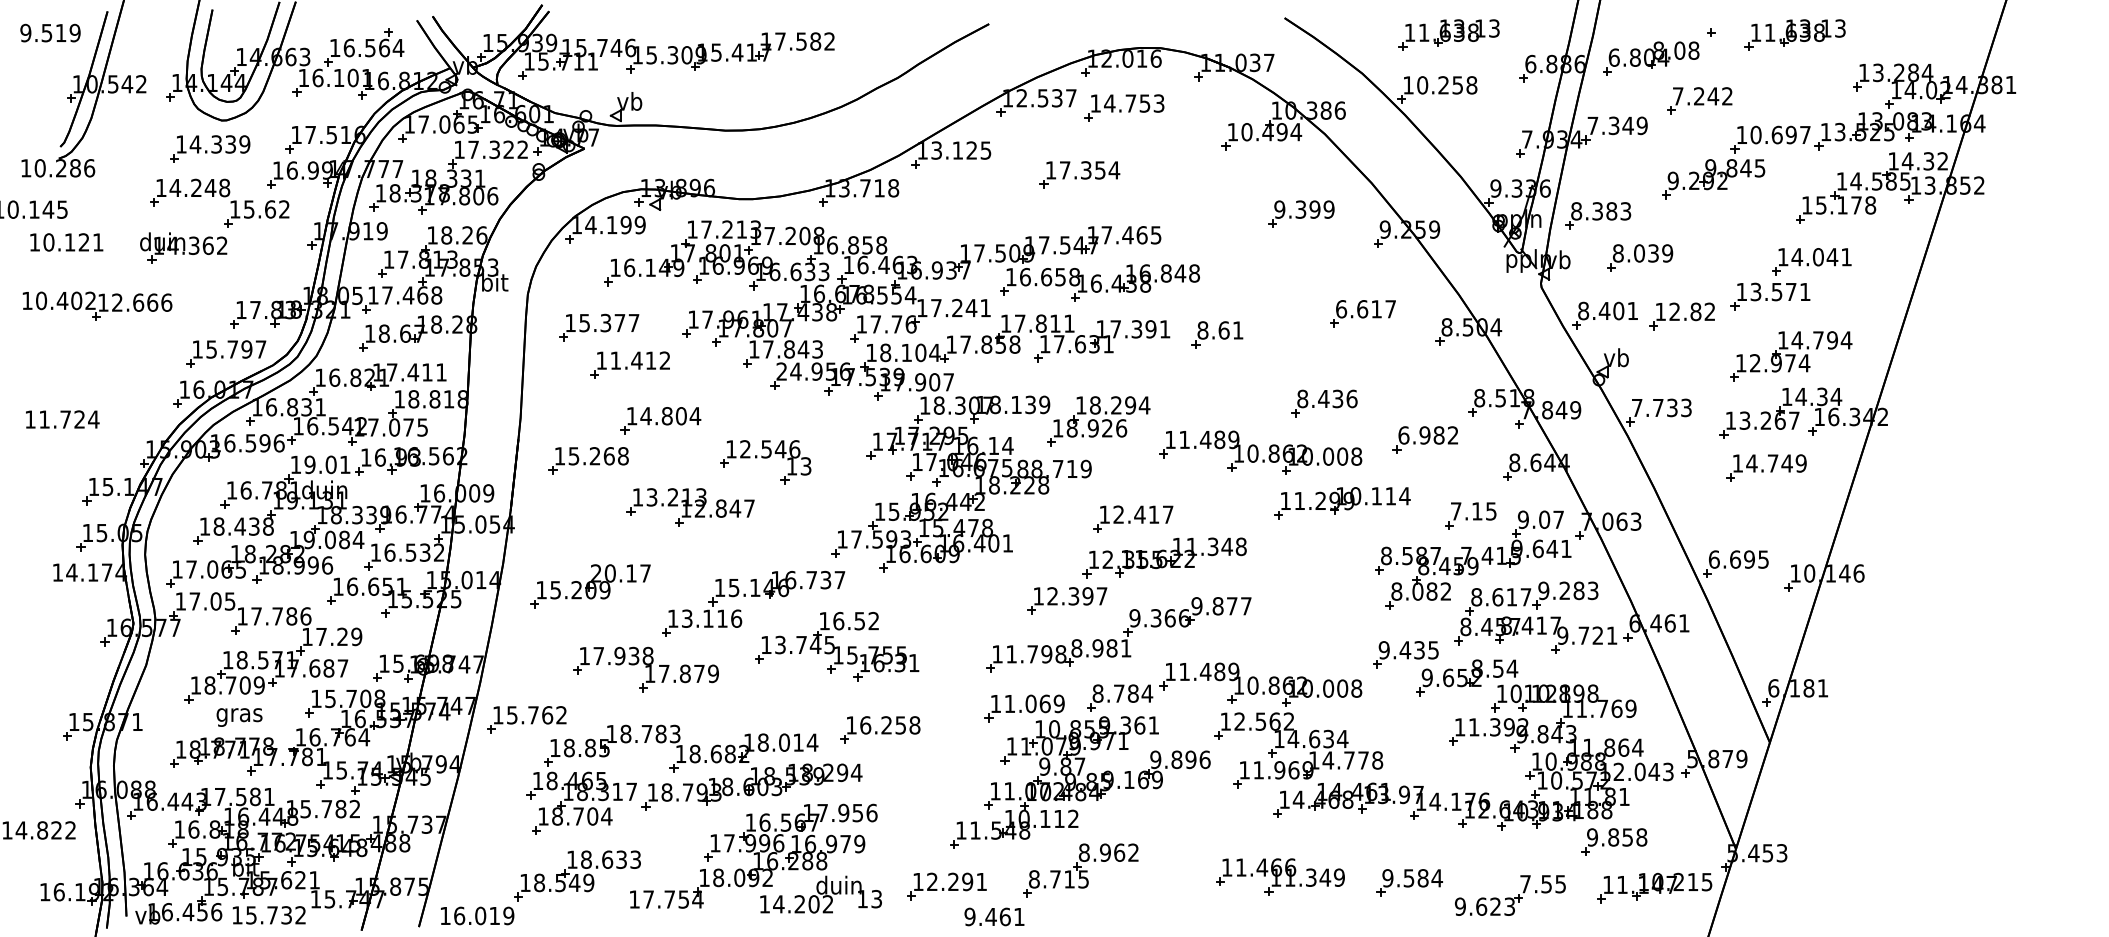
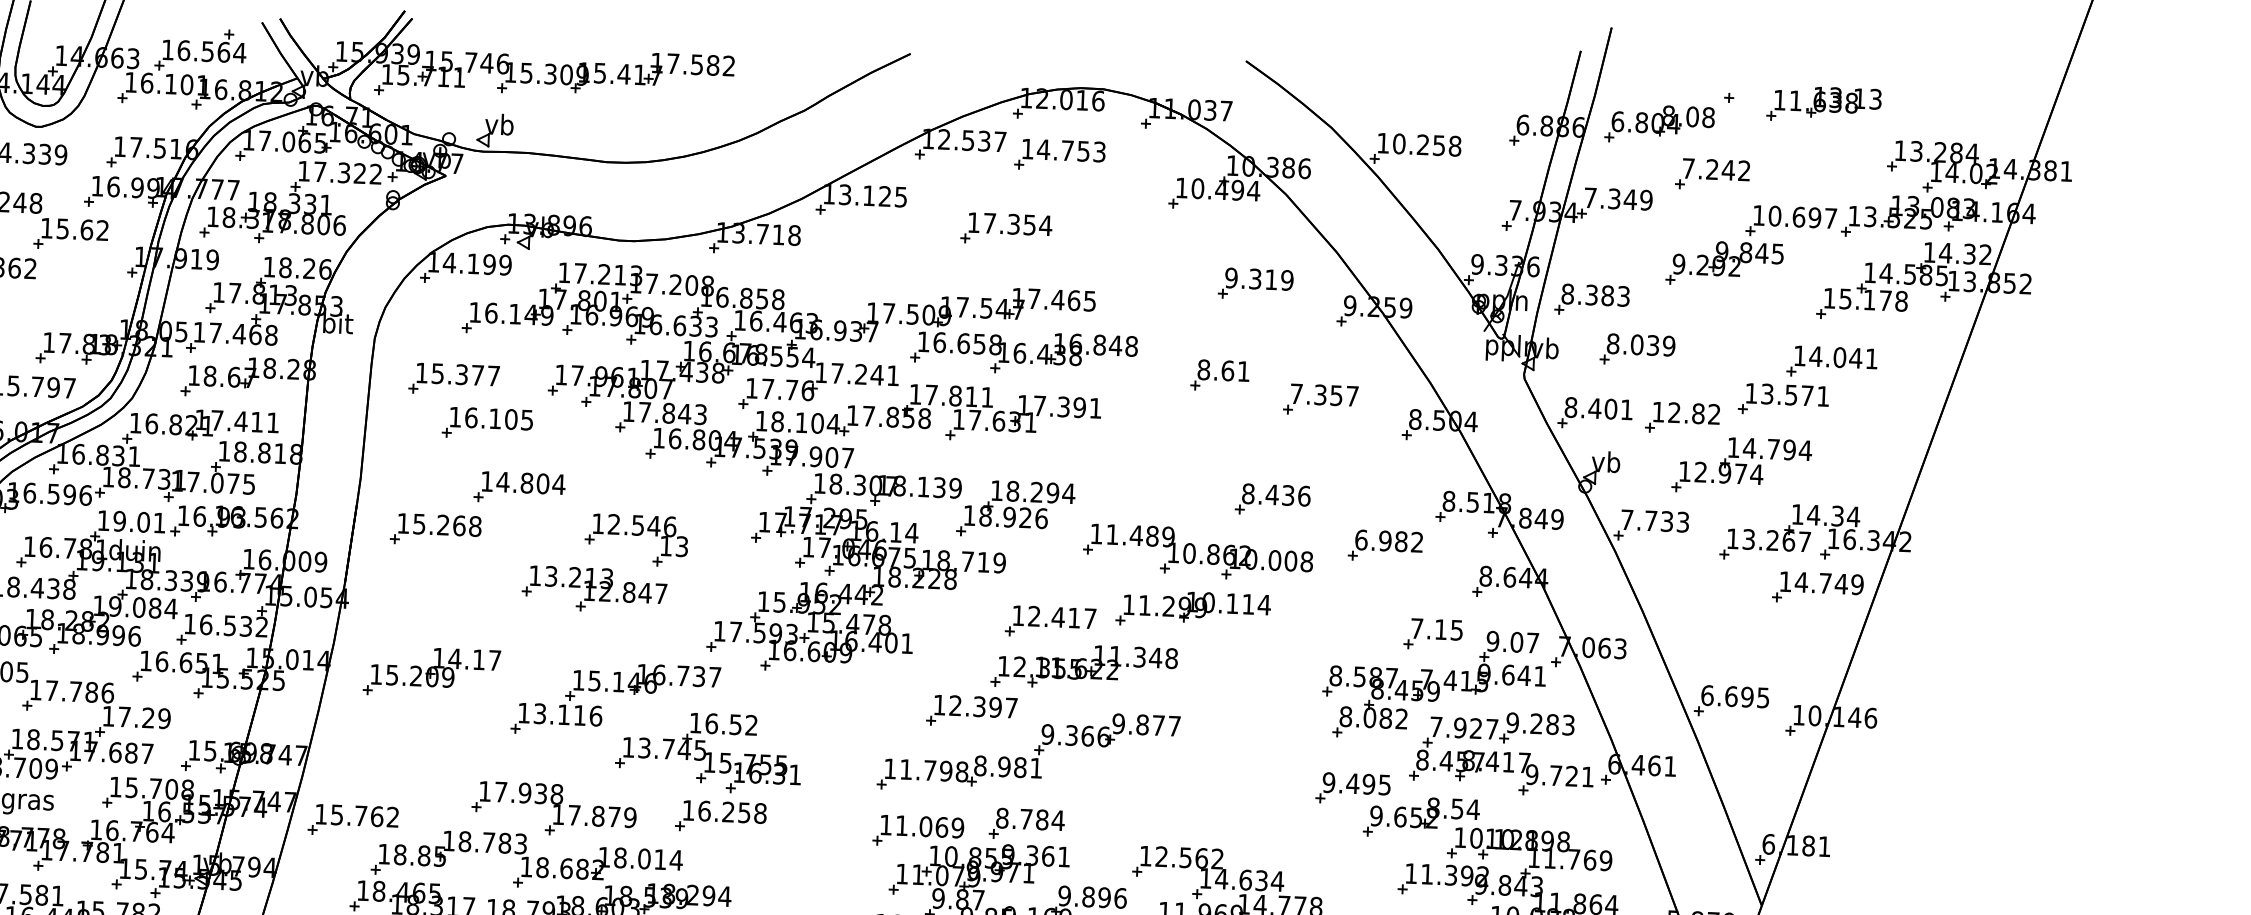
part: (1448, 34) -> (1431, 87), removed
text: (1314, 209) -> (1270, 279), 9.399 -> 9.319
text: (1358, 309) -> (1315, 395), 6.617 -> 7.357
part: (1217, 334) -> (1220, 375), moved
part: (1791, 356) -> (1742, 466), moved
text: (640, 360) -> (499, 418), 11.412 -> 16.105
text: (813, 371) -> (695, 439), 24.956 -> 16.804
text: (336, 426) -> (151, 479), 16.542 -> 18.731
part: (1766, 467) -> (1817, 587), moved
text: (1022, 468) -> (927, 559), 88.719 -> 18.719
part: (1342, 503) -> (1193, 610), moved
part: (690, 507) -> (594, 589), moved
text: (603, 573) -> (447, 658), 20.17 -> 14.17
text: (1493, 597) -> (1455, 728), 8.617 -> 7.927
text: (1419, 650) -> (1368, 784), 9.435 -> 9.495
part: (645, 669) -> (553, 809), moved
part: (1260, 684) -> (1186, 815), removed
part: (880, 729) -> (721, 816), moved

